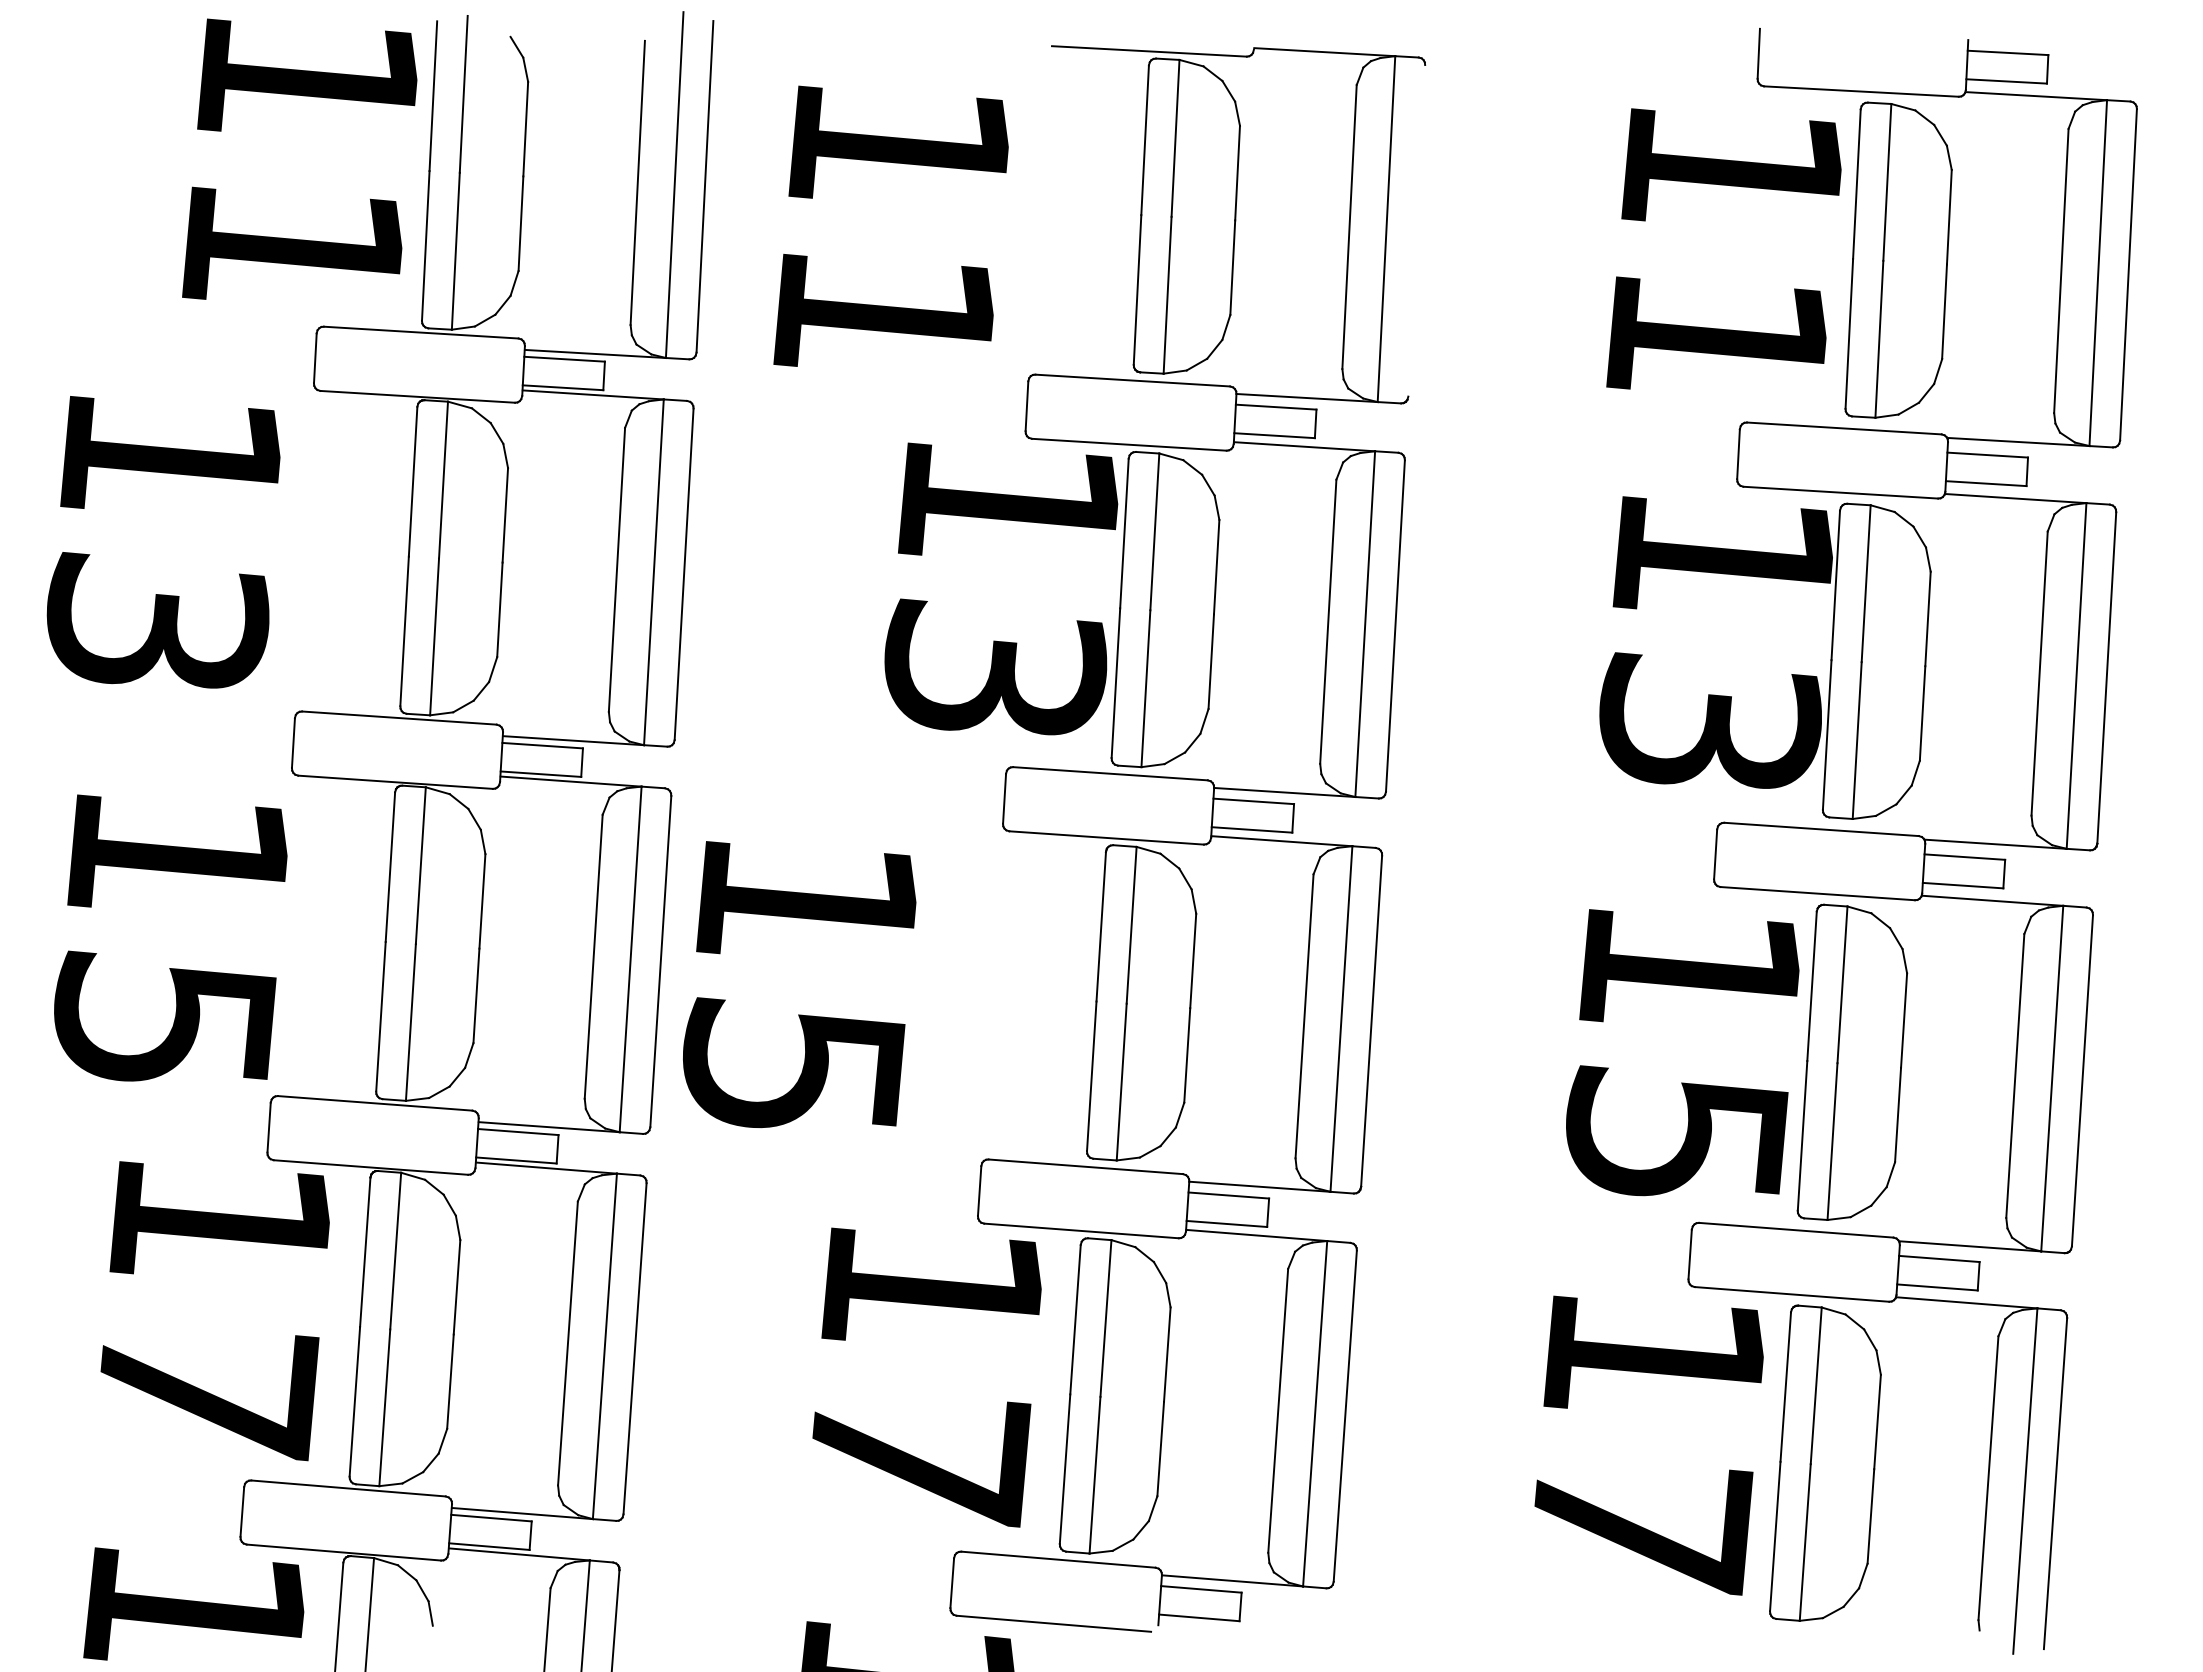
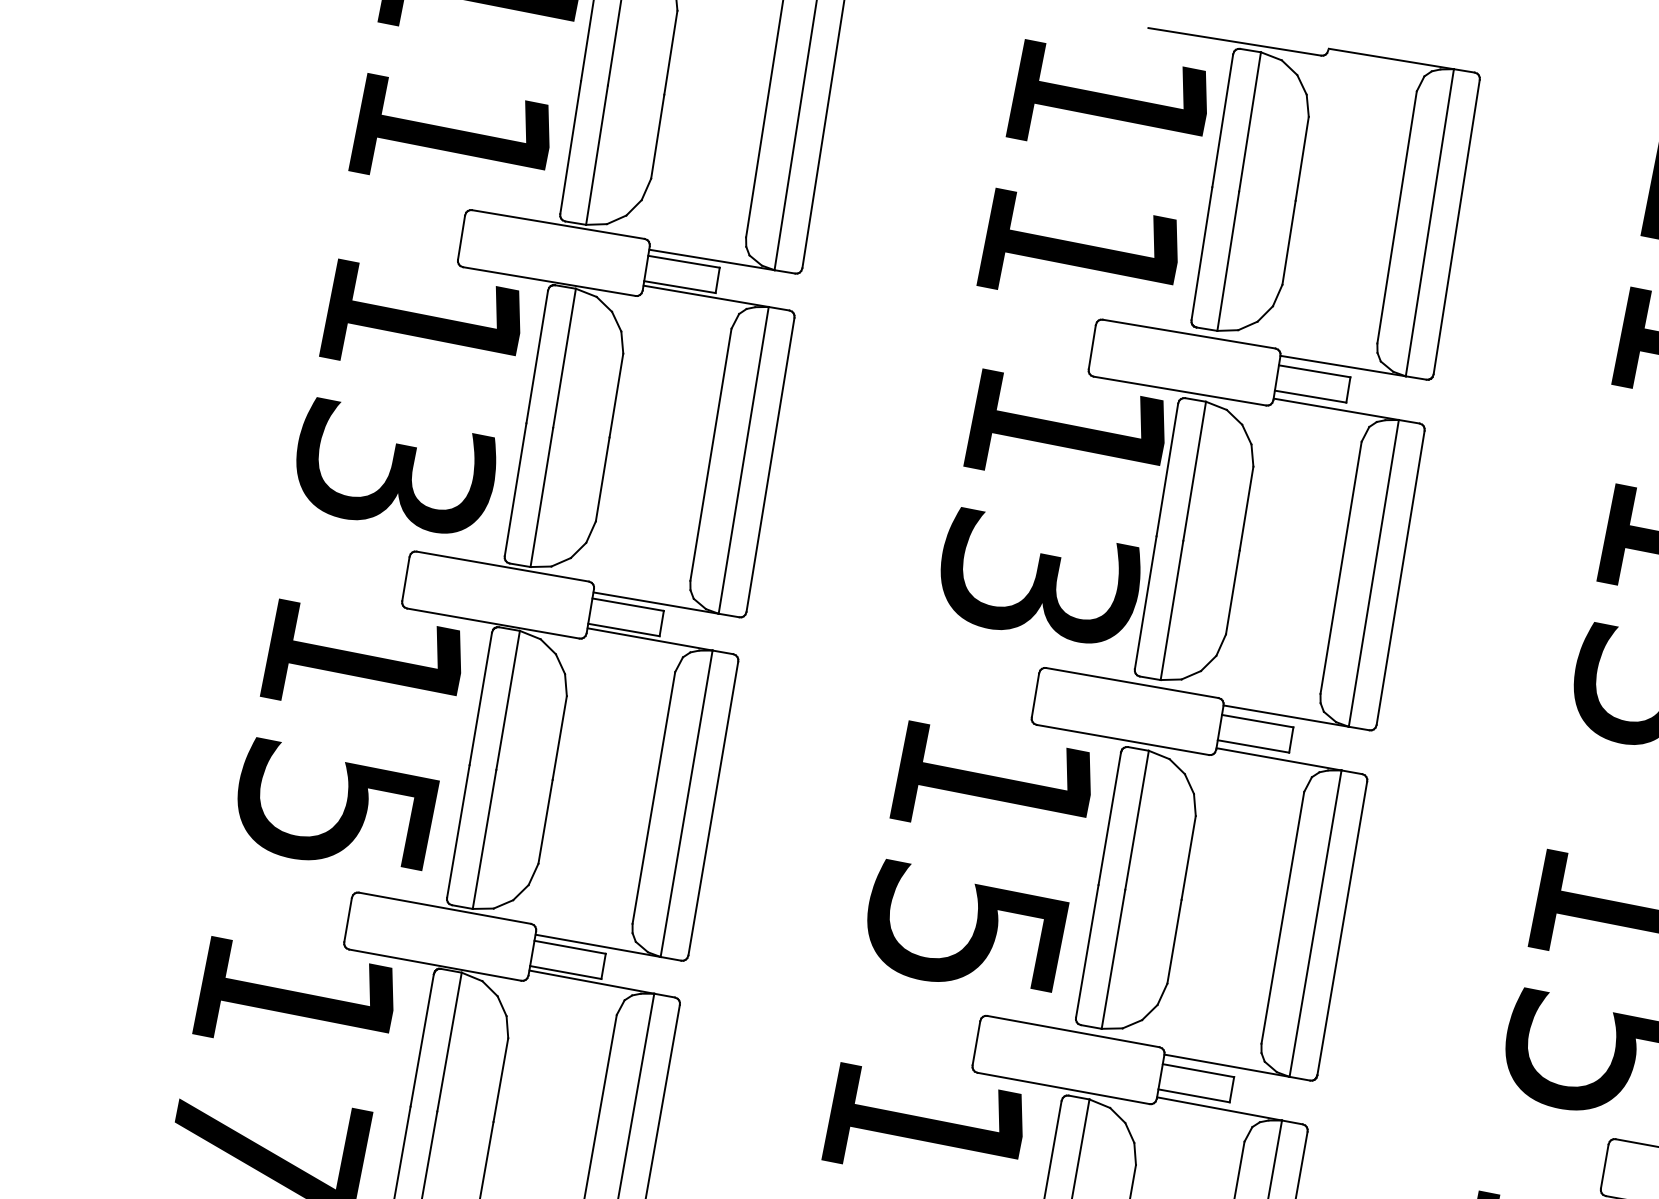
text: (890, 225) -> (1094, 172), moved
line: (1416, 230) -> (1456, 226), added
text: (163, 542) -> (407, 398), moved
text: (170, 937) -> (348, 734), moved
text: (799, 984) -> (978, 857), moved

